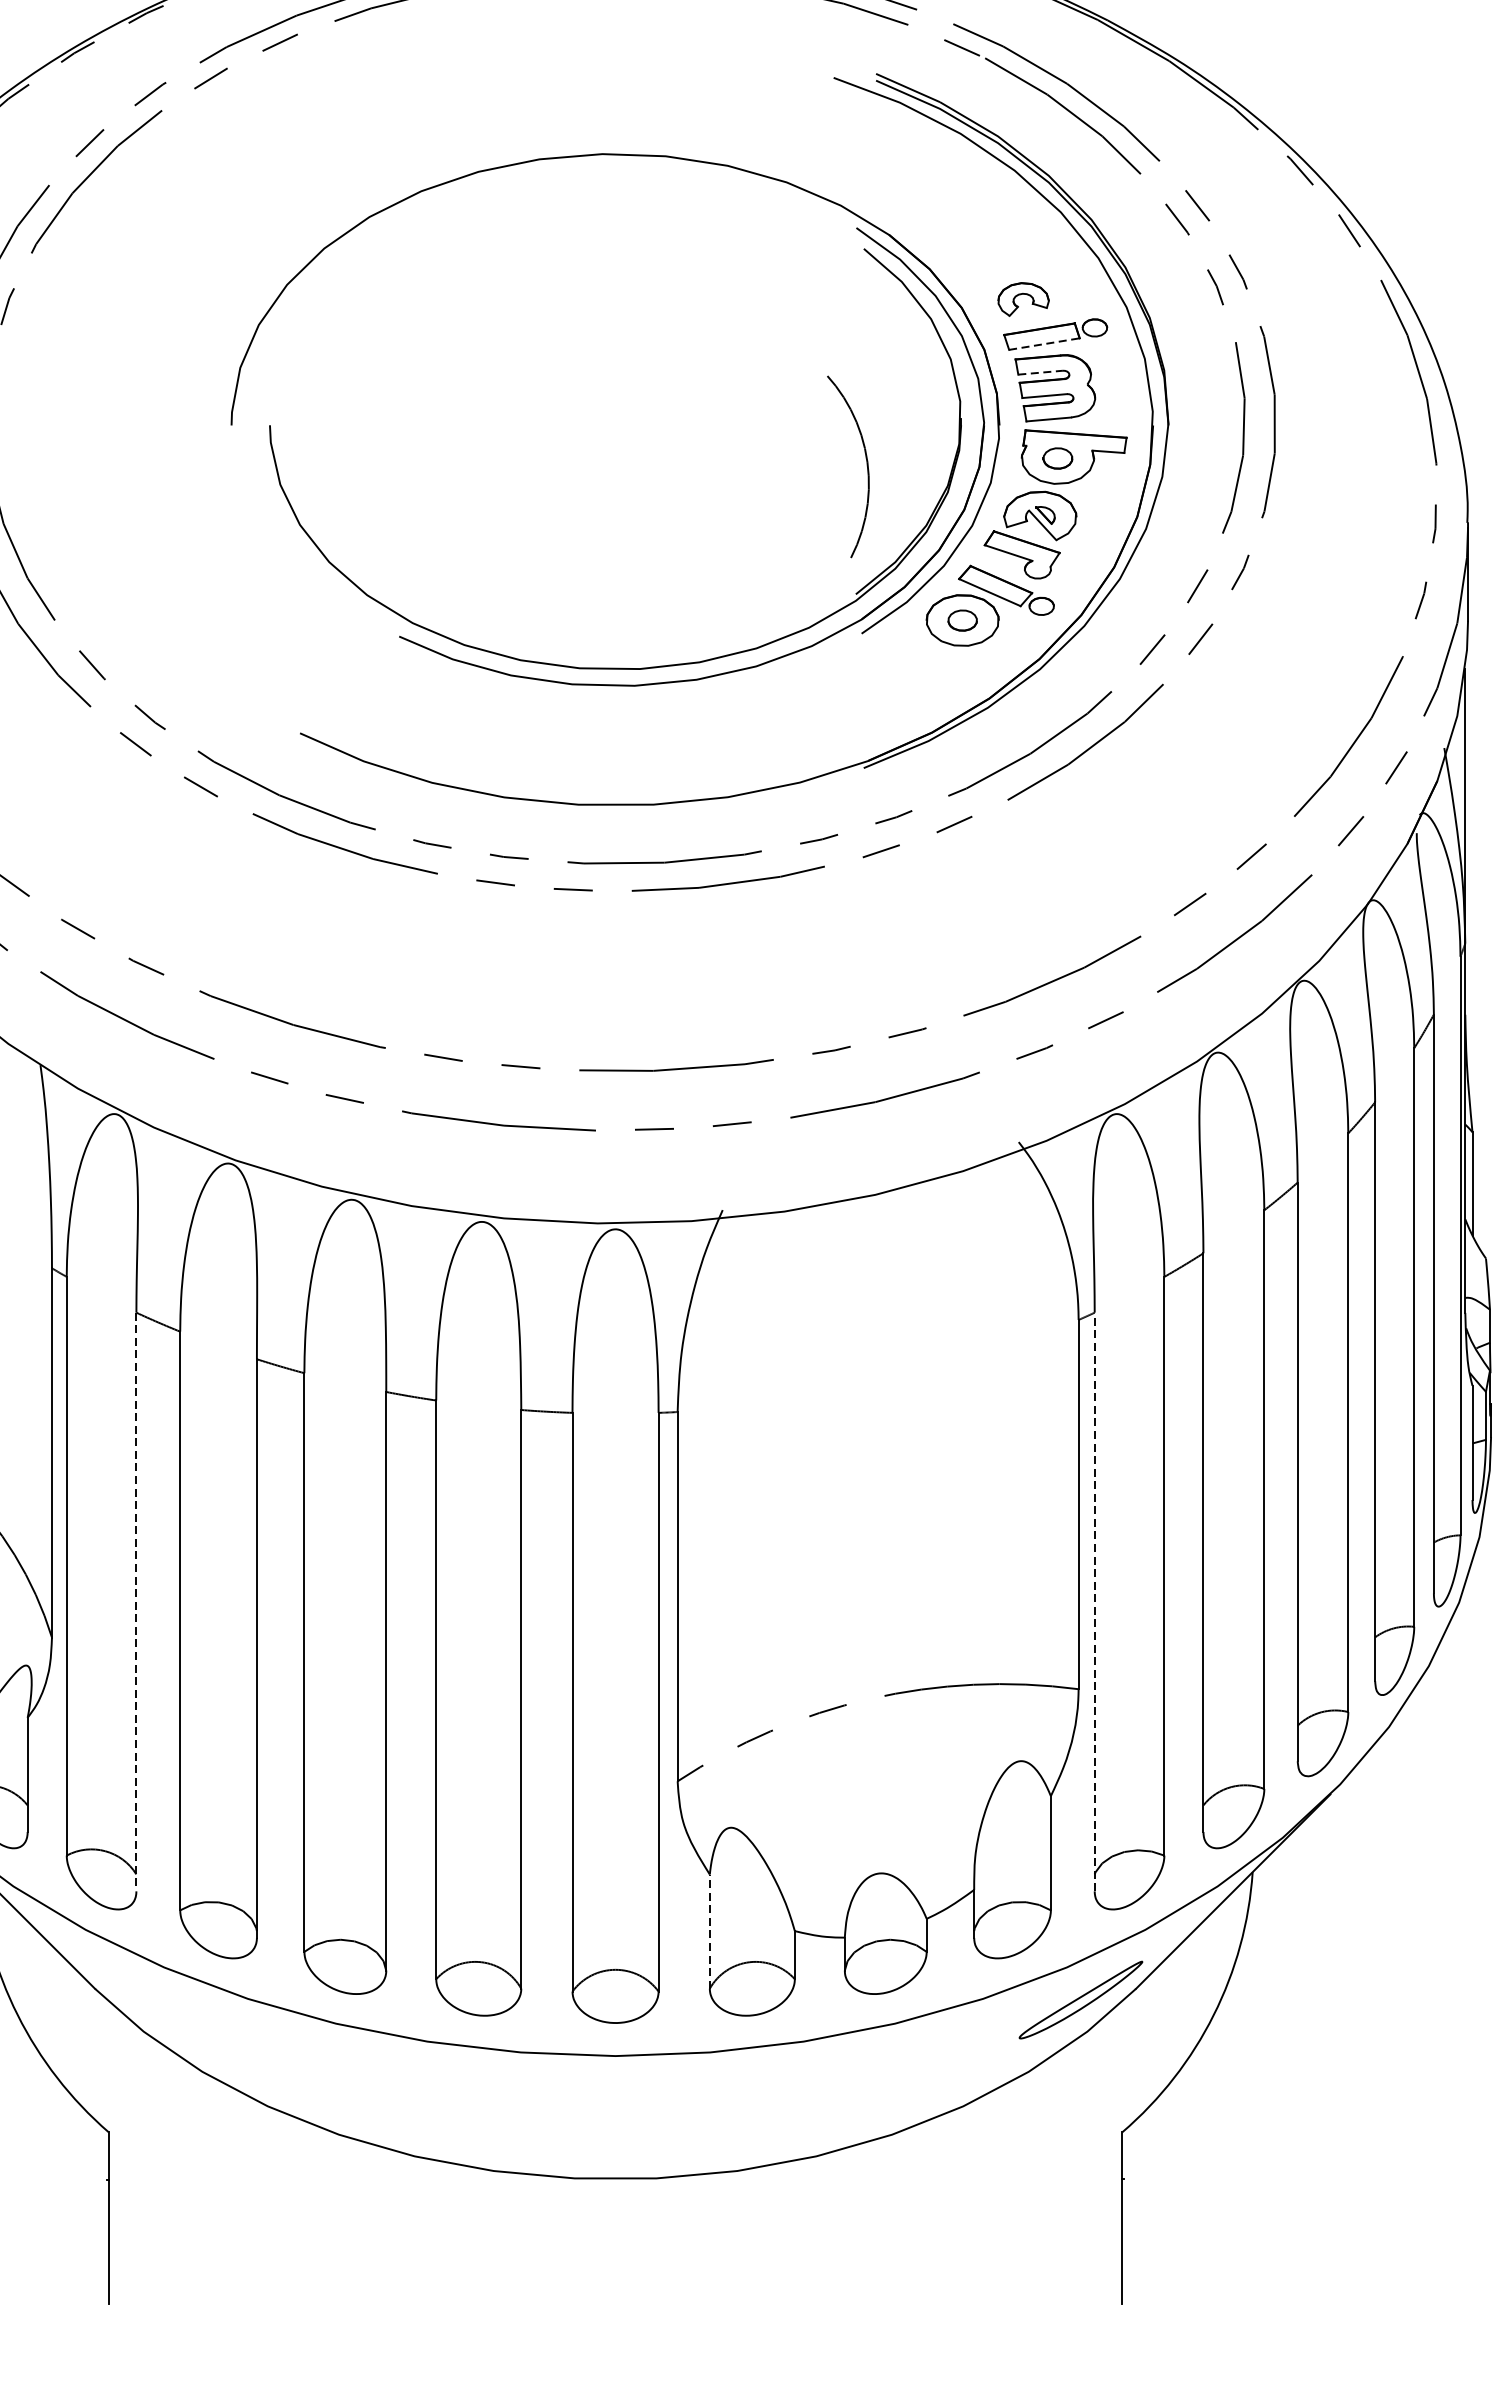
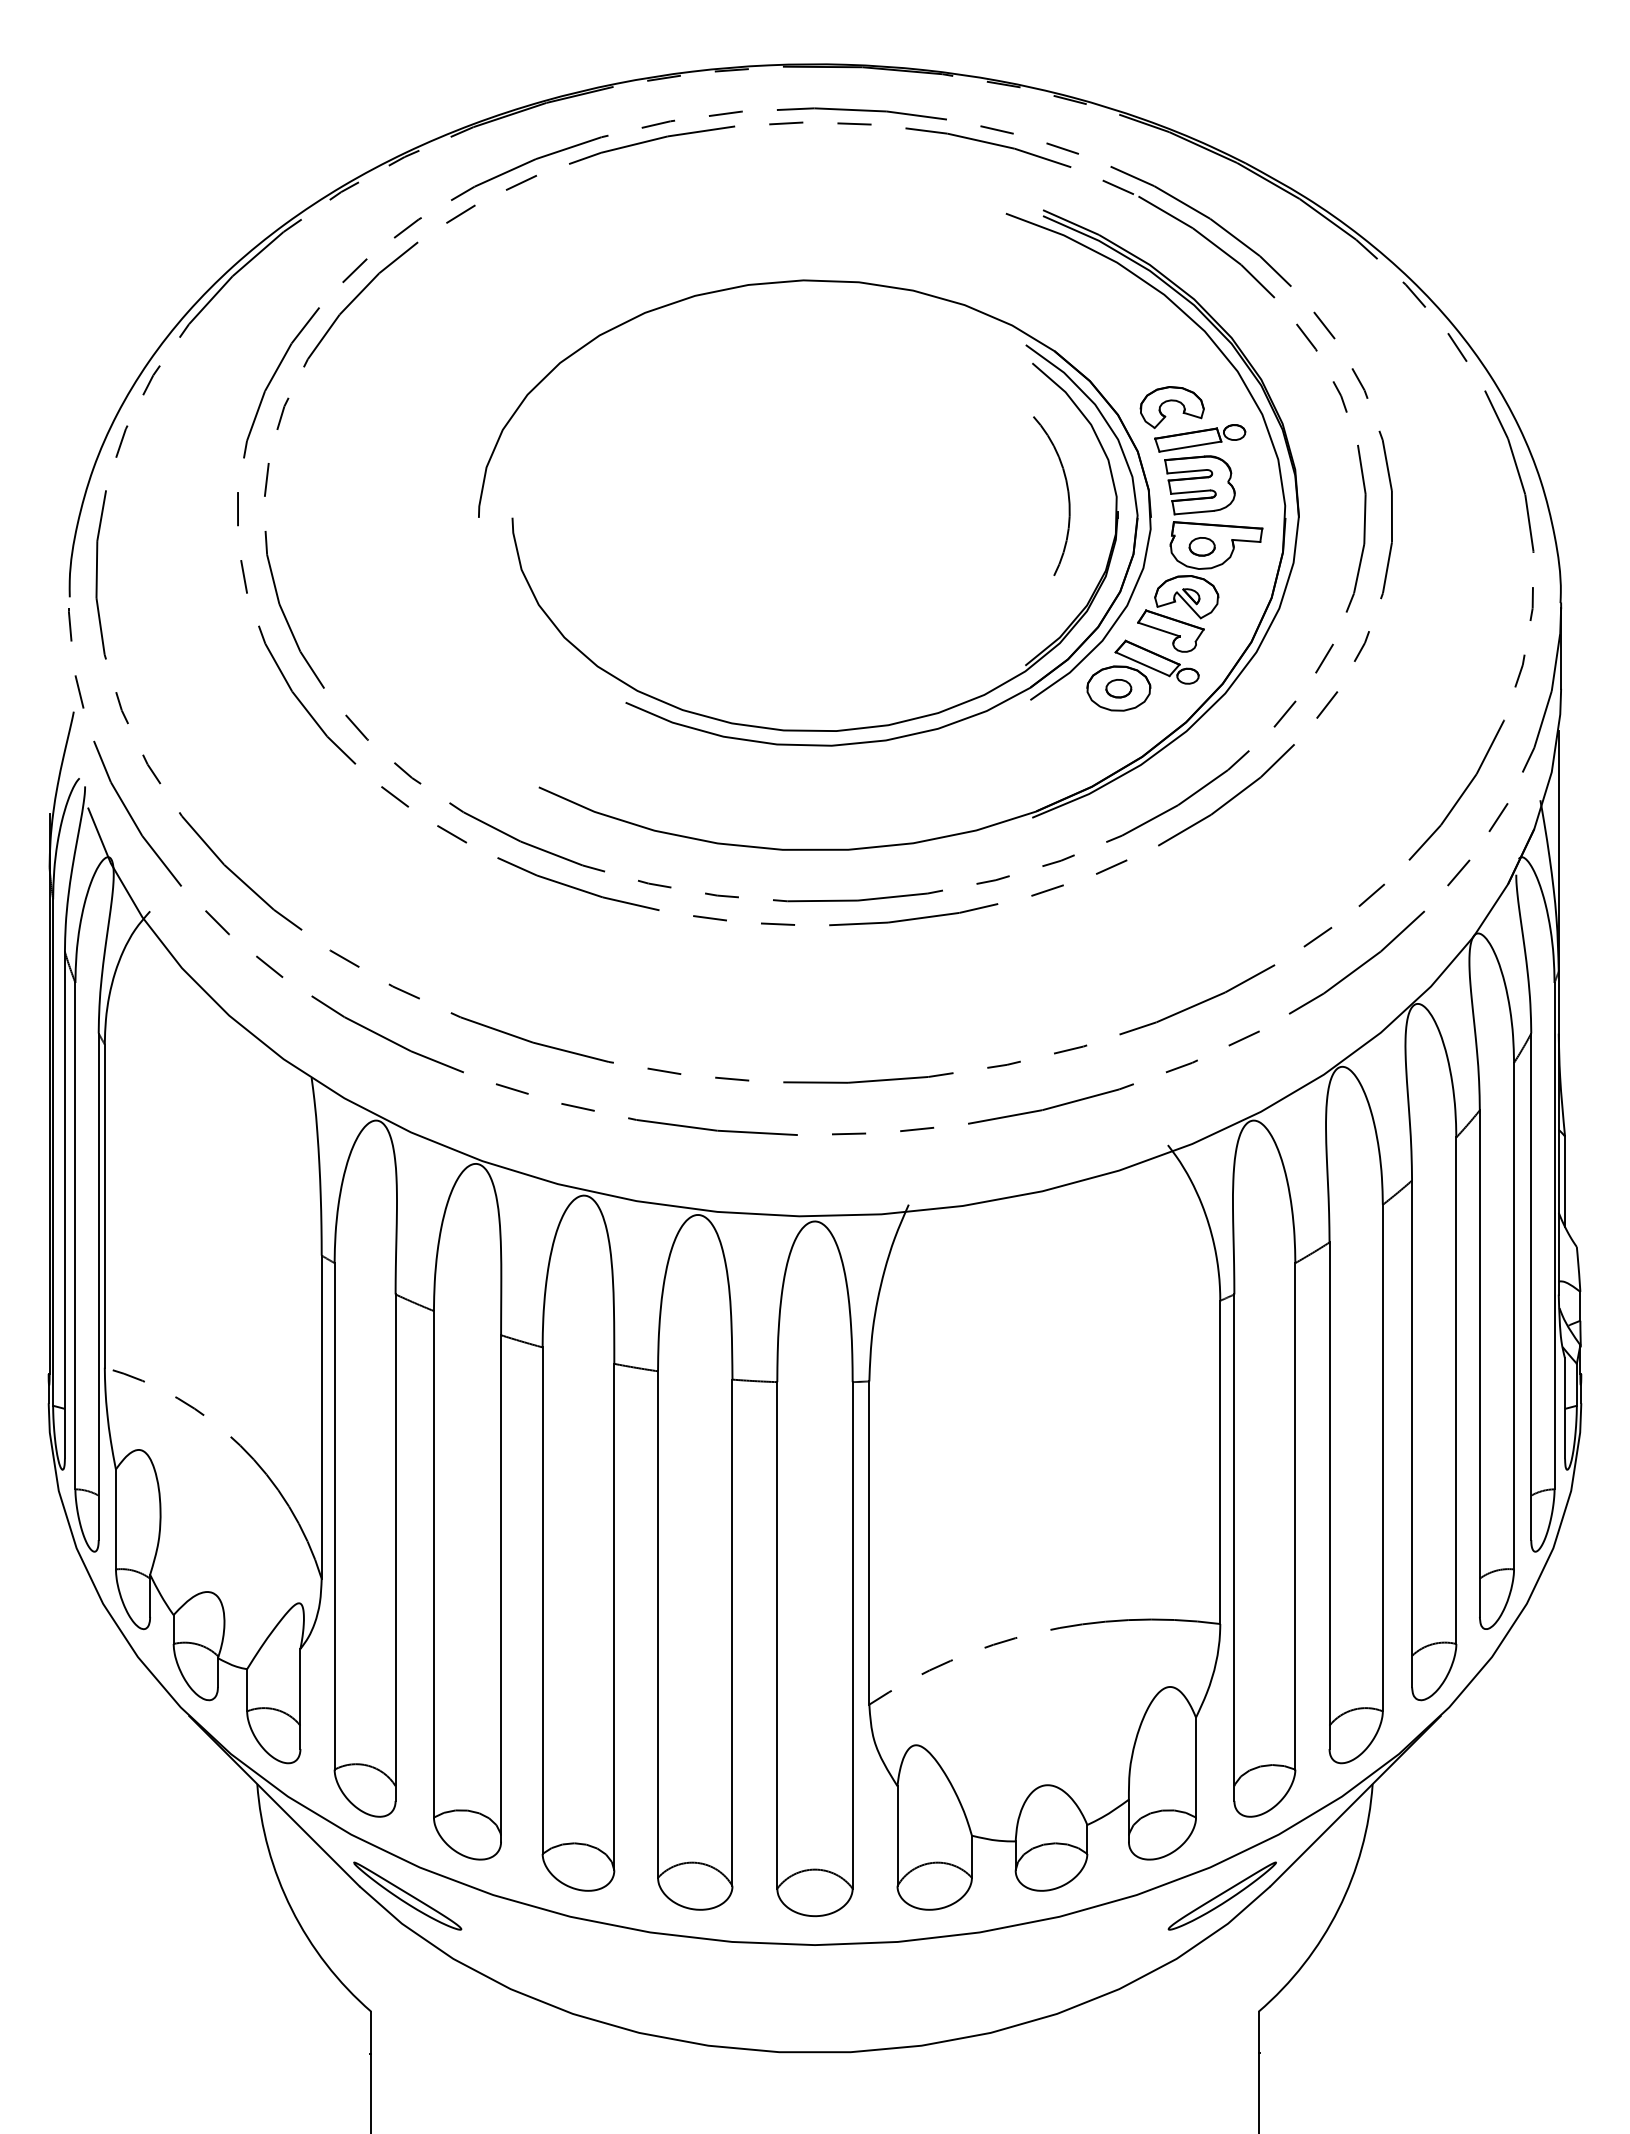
part: (1022, 299) -> (1171, 407), size x1.43
line: (1044, 343) -> (1190, 446), dashed -> solid
line: (1041, 372) -> (1187, 471), dashed -> solid
arc: (866, 466) -> (1067, 495), moved
line: (1094, 1601) -> (1234, 1547), dashed -> solid
line: (136, 1602) -> (395, 1548), dashed -> solid
line: (709, 1931) -> (897, 1836), dashed -> solid
part: (149, 1999) -> (407, 1895), added

